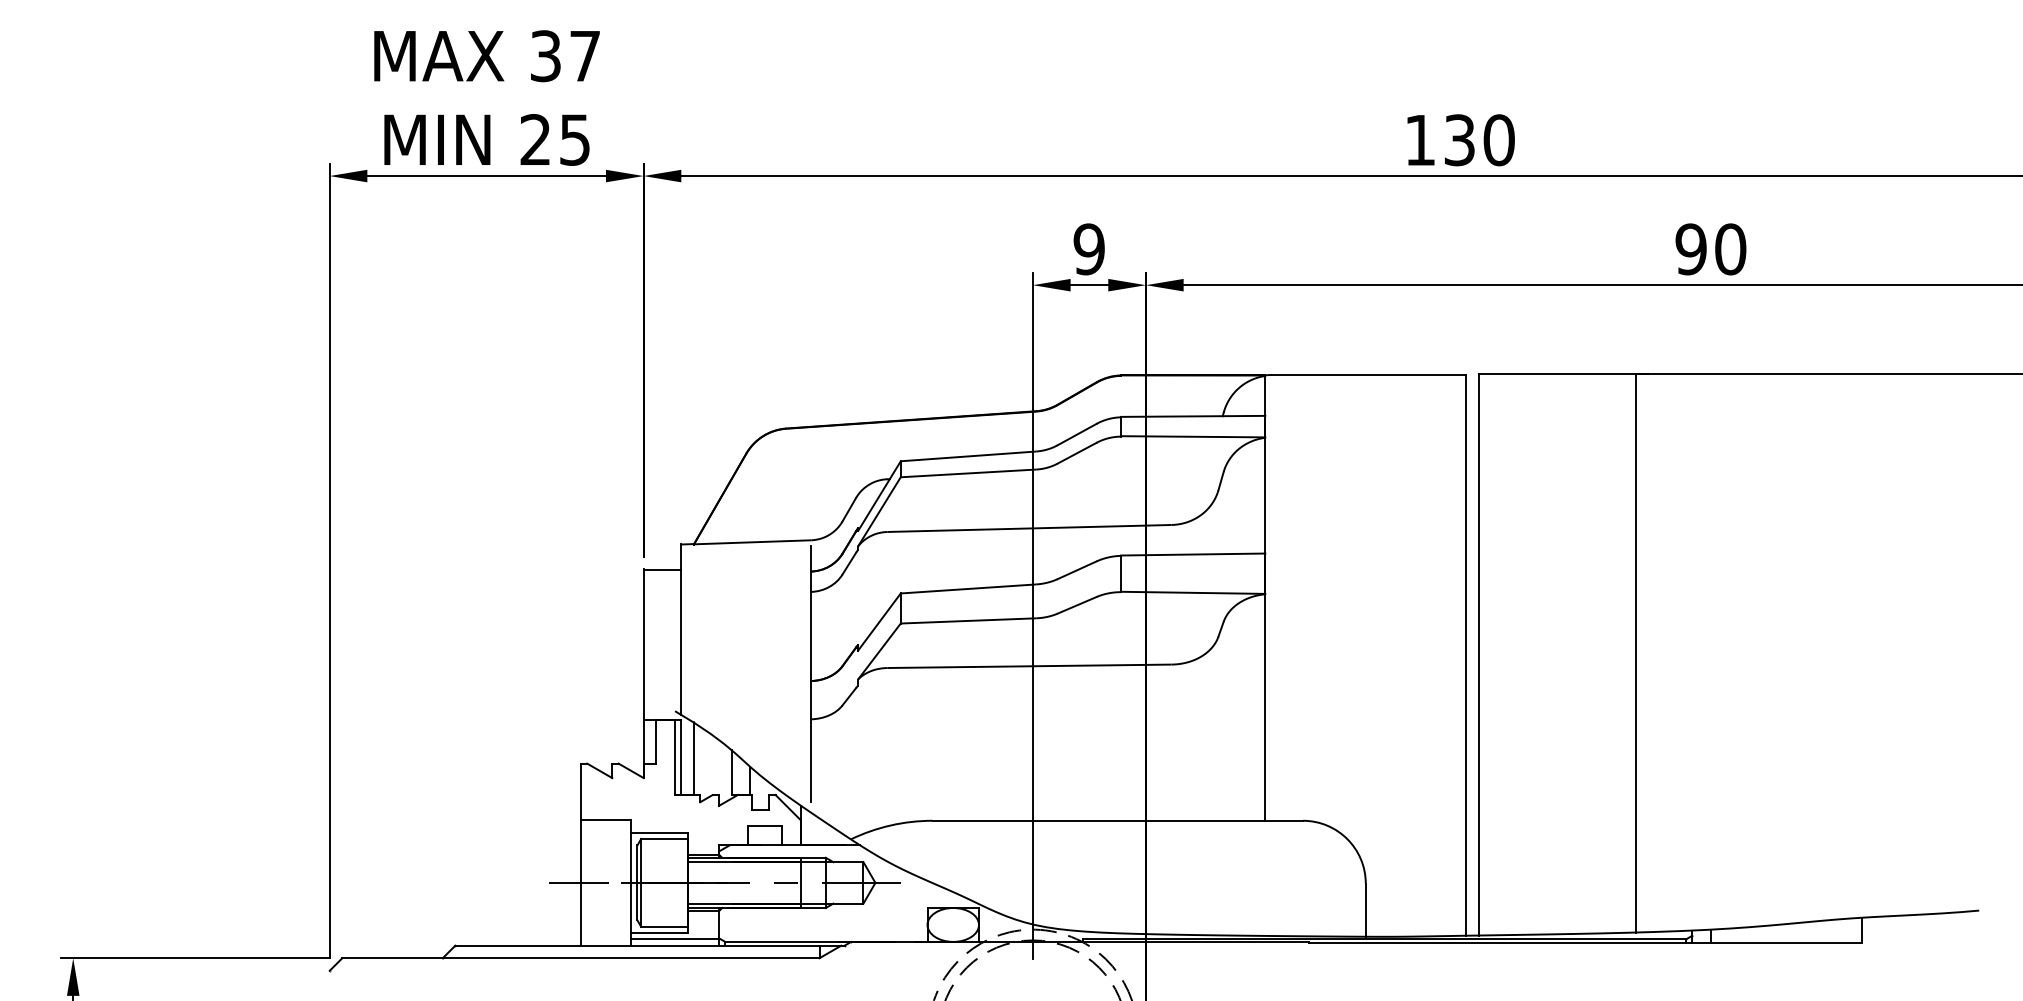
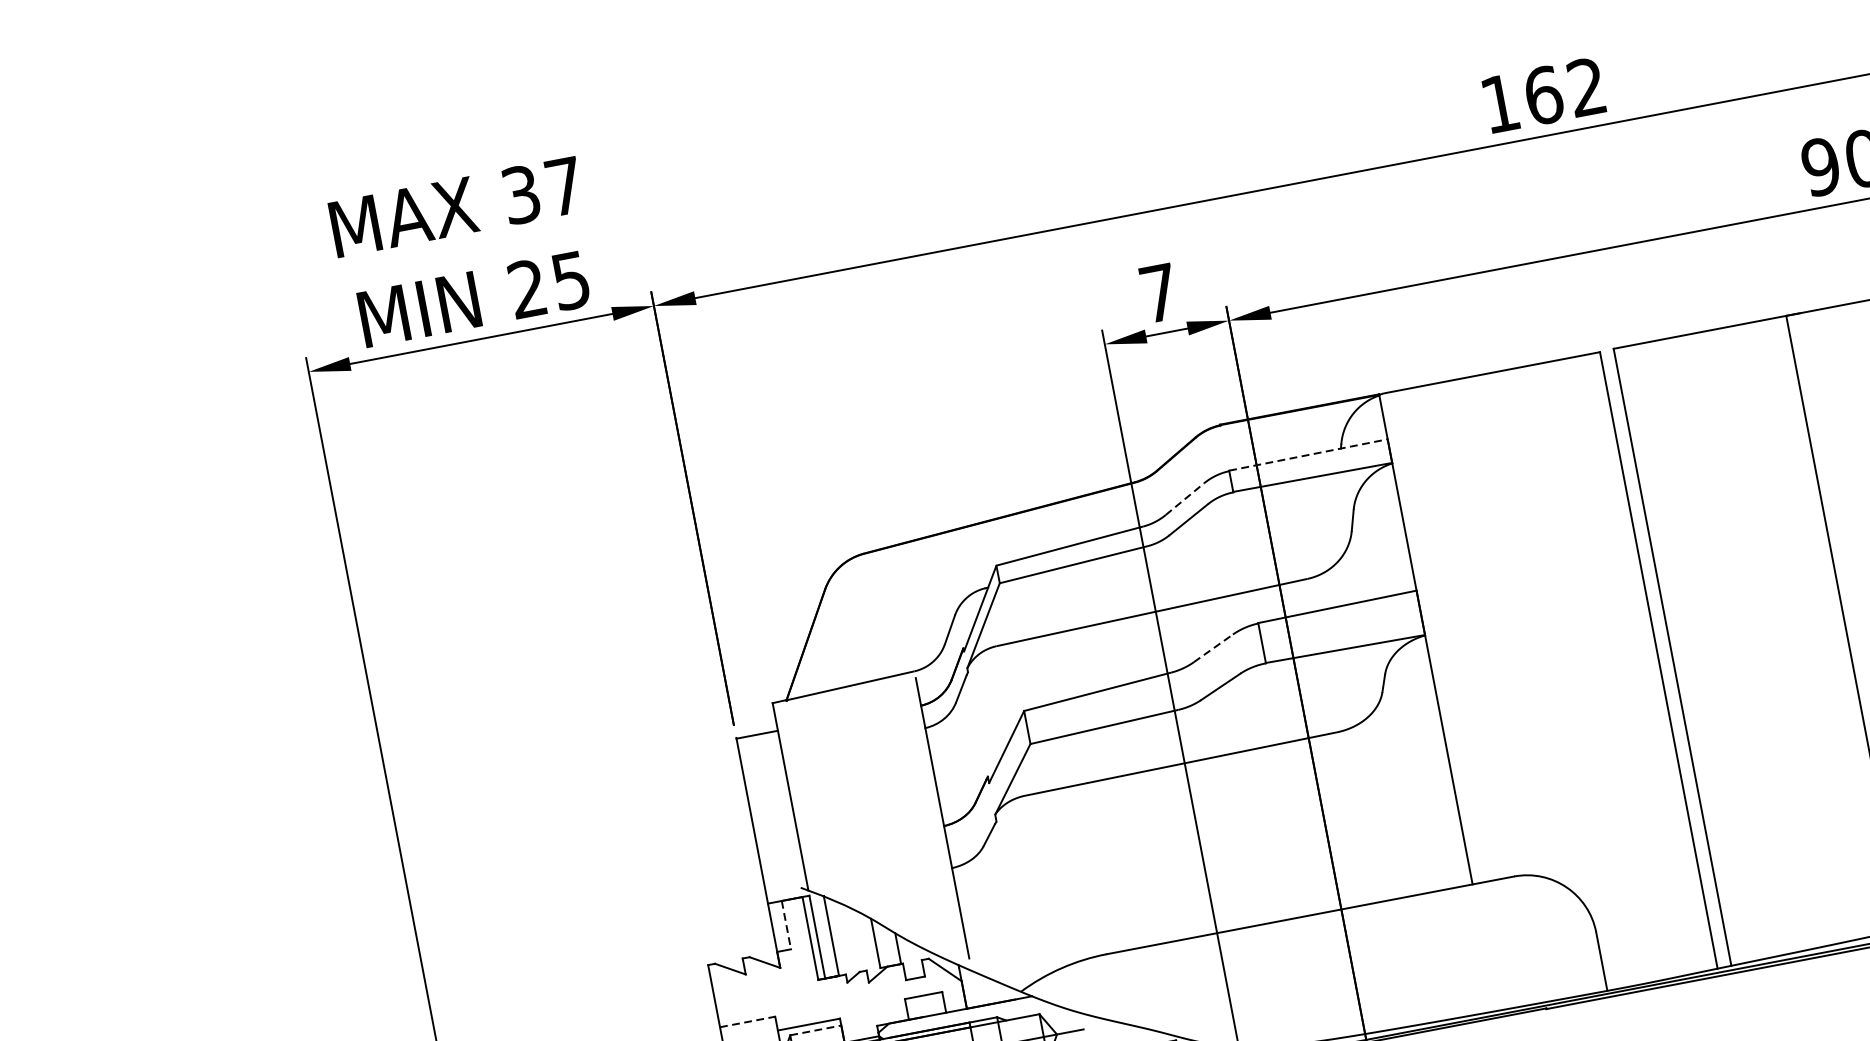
text: (1479, 140) -> (1565, 91), 130 -> 162
text: (1088, 249) -> (1158, 293), 9 -> 7
line: (1193, 416) -> (1308, 455), solid -> dashed
line: (1077, 434) -> (1185, 499), solid -> dashed
line: (1077, 570) -> (1213, 648), solid -> dashed
line: (656, 741) -> (786, 924), solid -> dashed
line: (606, 820) -> (748, 1022), solid -> dashed
line: (664, 838) -> (815, 1029), solid -> dashed

